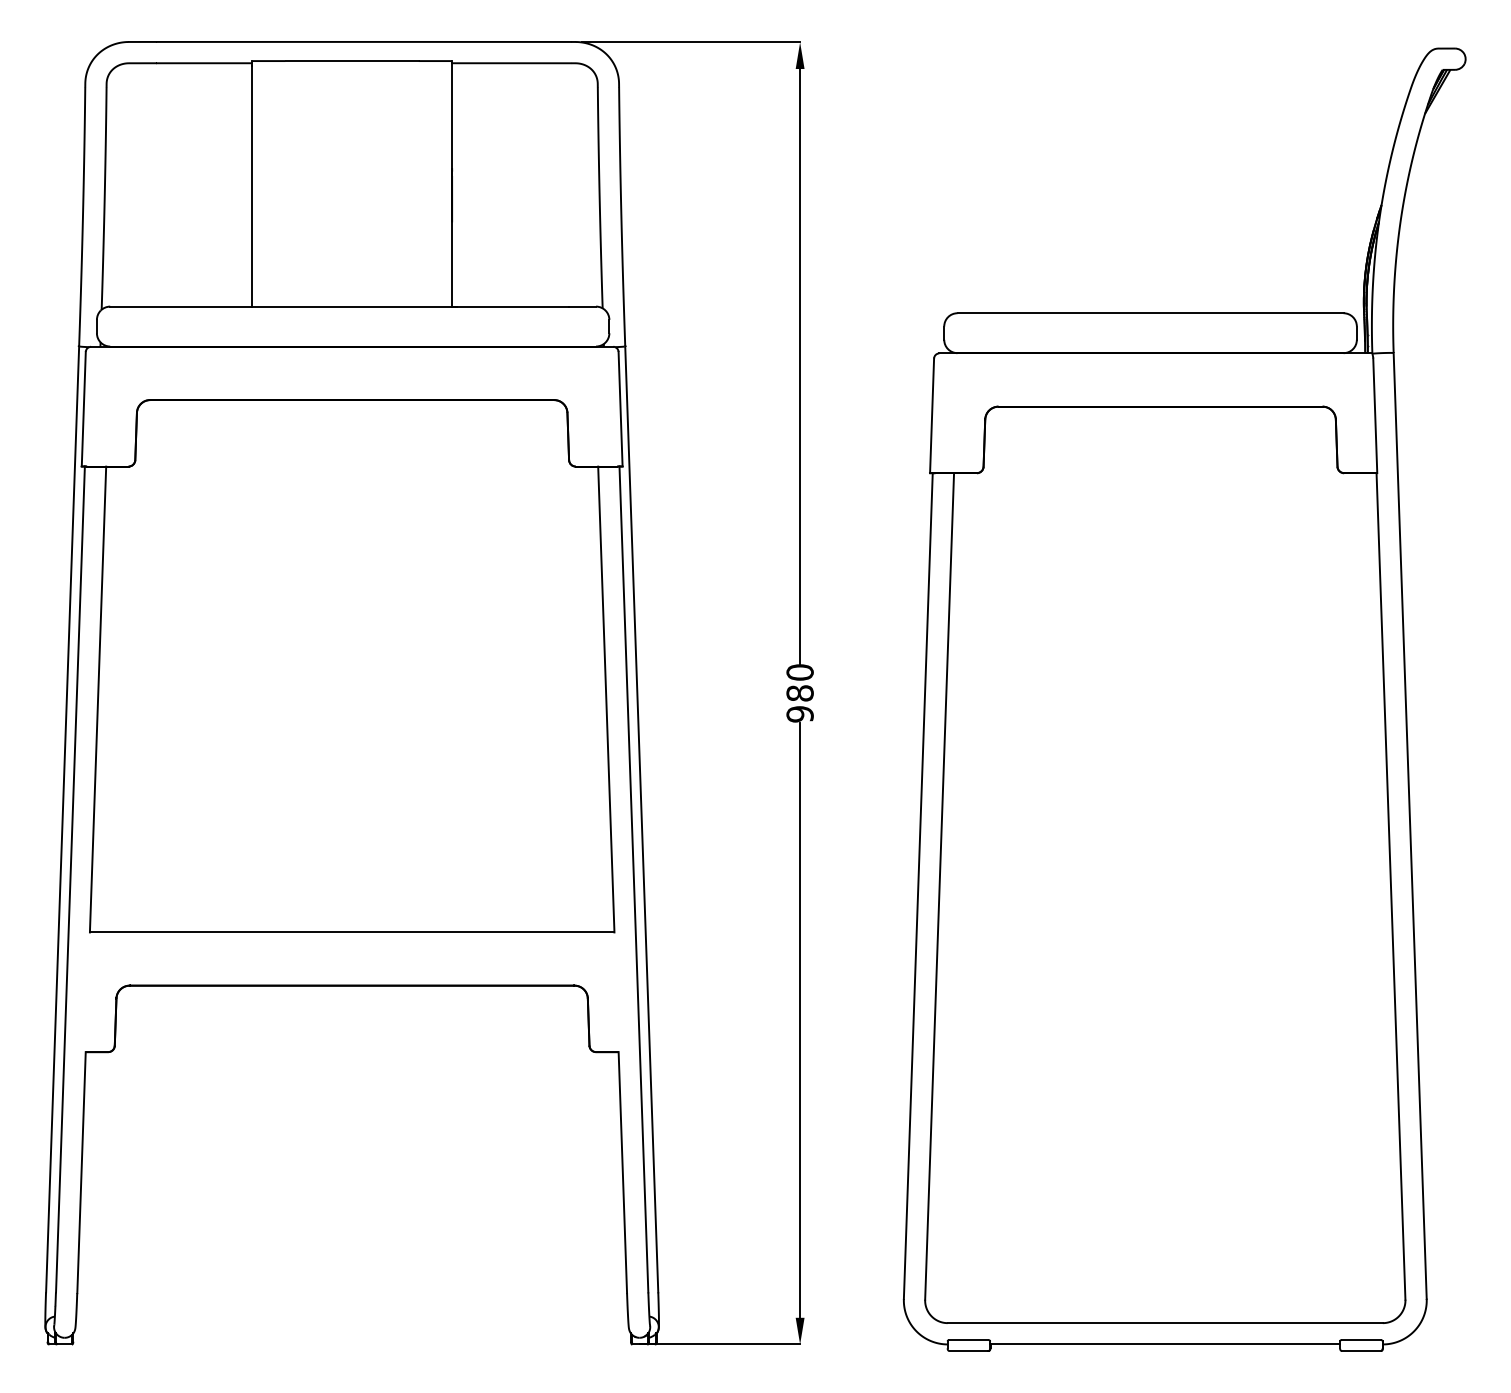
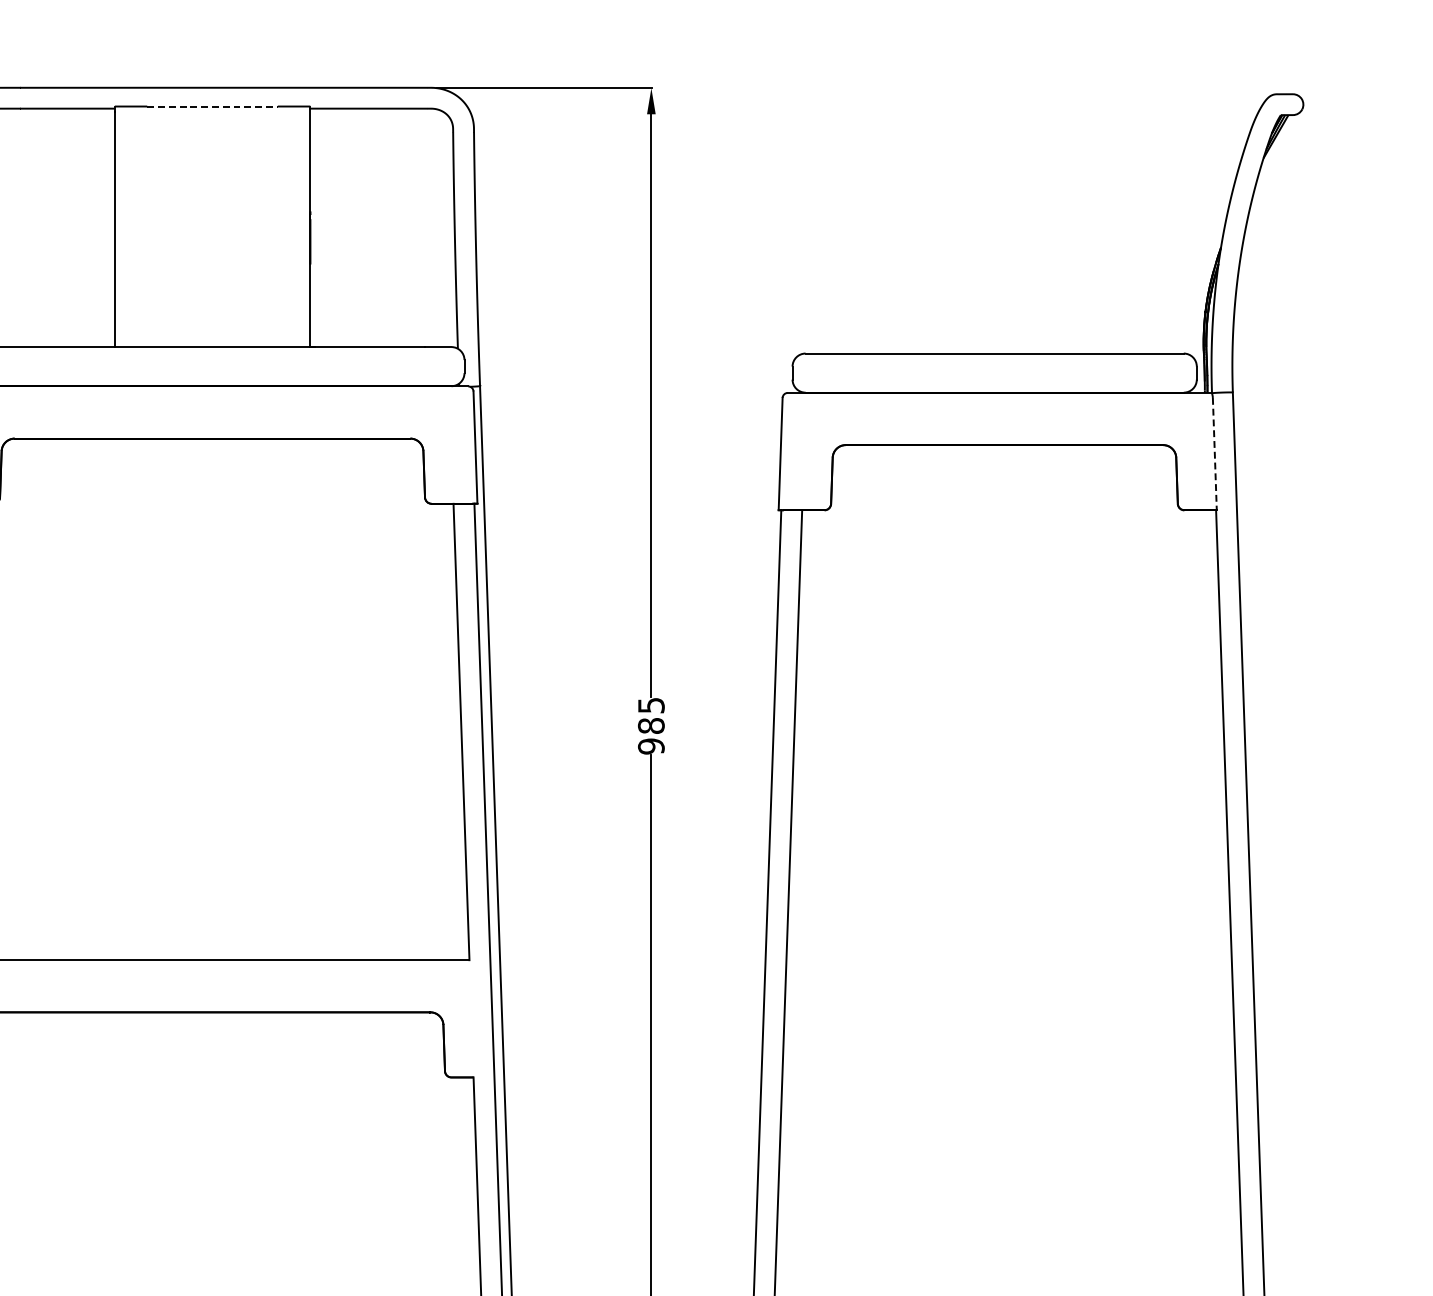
line: (352, 61) -> (212, 106), solid -> dashed
line: (1375, 416) -> (1215, 454), solid -> dashed
text: (799, 672) -> (650, 705), 980 -> 985

